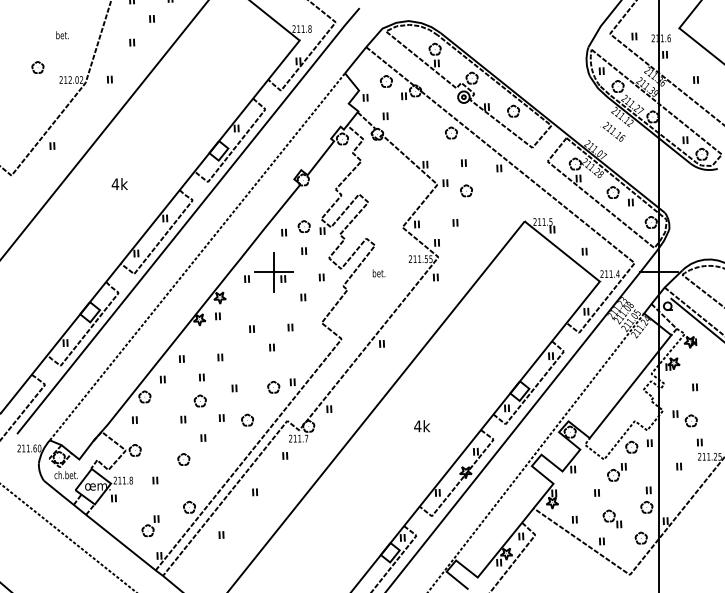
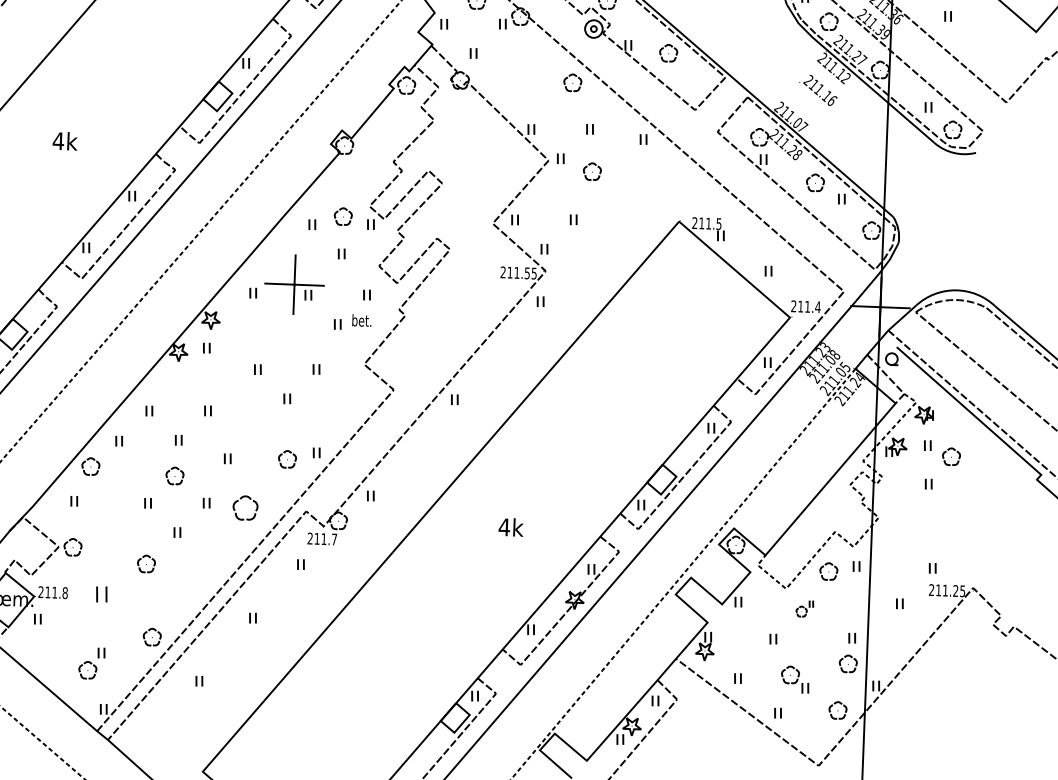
text: (378, 273) -> (361, 320), moved
part: (684, 418) -> (941, 452), moved
part: (247, 419) -> (245, 506), size x1.4
part: (616, 472) -> (804, 609), size x0.6
part: (155, 480) -> (102, 594), size x1.6

